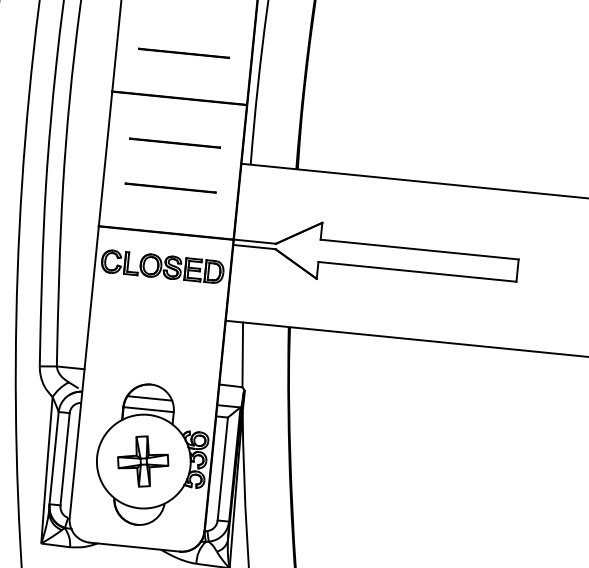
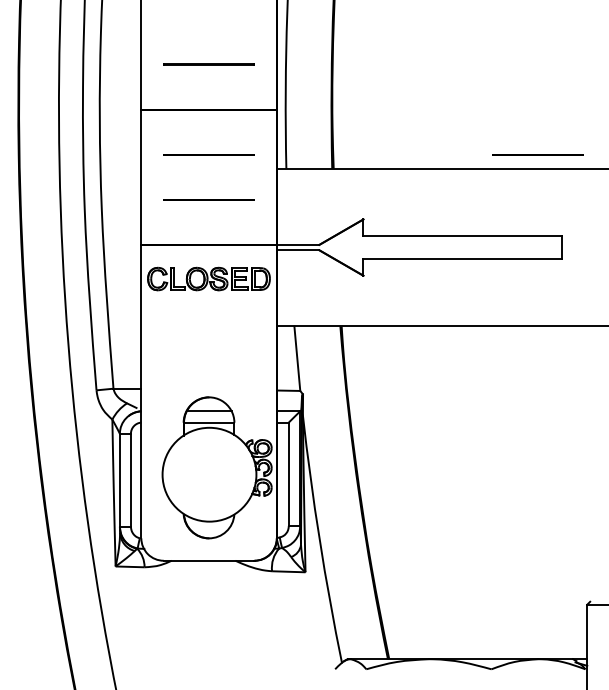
line: (502, 175) -> (537, 154), added
part: (142, 461) -> (208, 474), removed

